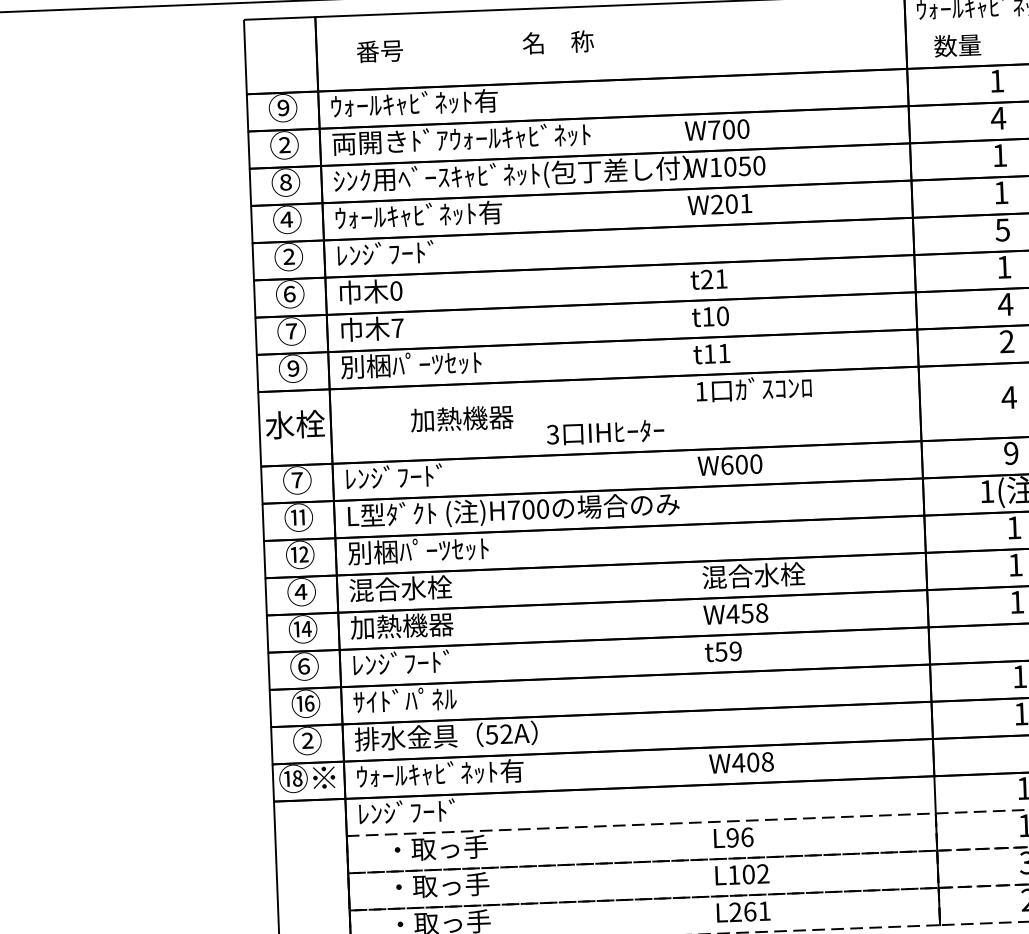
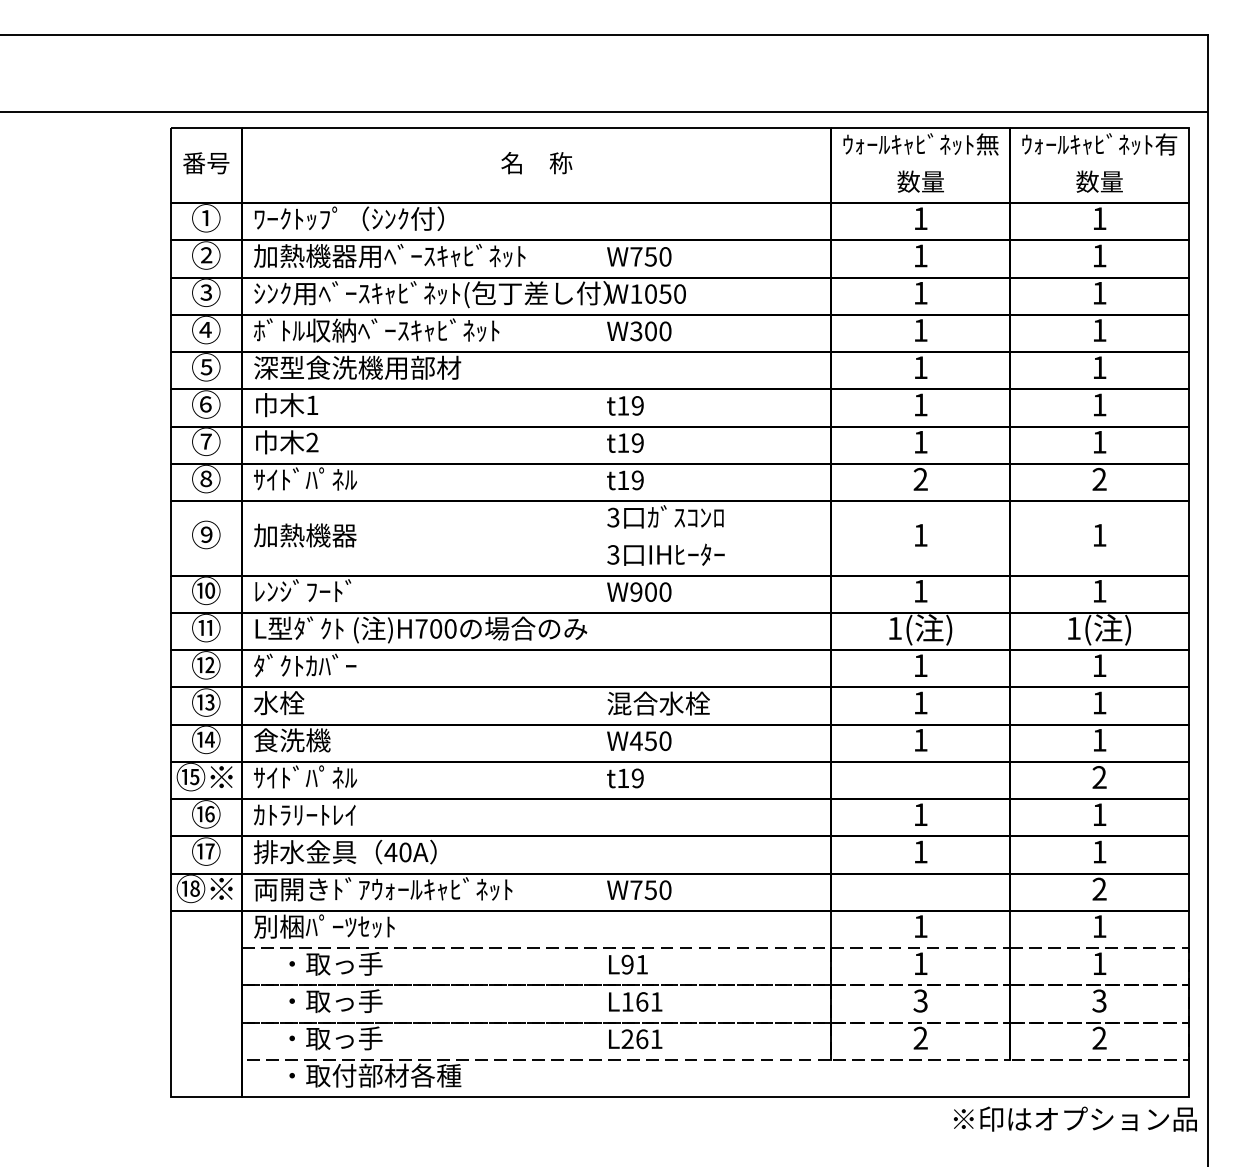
text: (557, 42) -> (536, 163), moved
text: (957, 45) -> (920, 181), moved
text: (380, 51) -> (206, 163), moved
text: (425, 102) -> (348, 218), ｳｫｰﾙｷｬﾋﾞﾈｯﾄ有 -> ﾜｰｸﾄｯﾌﾟ（ｼﾝｸ付）
text: (283, 107) -> (206, 217), ⑨ -> ①
text: (998, 117) -> (920, 255), 4 -> 1
text: (728, 129) -> (650, 256), W700 -> W750
text: (467, 138) -> (389, 255), 両開きﾄﾞｱｳｫｰﾙｷｬﾋﾞﾈｯﾄ -> 加熱機器用ﾍﾞｰｽｷｬﾋﾞﾈｯﾄ
text: (285, 182) -> (205, 292), ⑧ -> ③
text: (731, 204) -> (650, 331), W201 -> W300
text: (457, 213) -> (376, 330), ｳｫｰﾙｷｬﾋﾞﾈｯﾄ有 -> ﾎﾞﾄﾙ収納ﾍﾞｰｽｷｬﾋﾞﾈｯﾄ
text: (1002, 229) -> (920, 367), 5 -> 1
text: (439, 251) -> (357, 367), ﾚﾝｼﾞﾌｰﾄﾞ -> 深型食洗機用部材
text: (288, 256) -> (206, 366), ② -> ⑤
text: (714, 278) -> (630, 405), t21 -> t19
text: (396, 291) -> (312, 405), 0 -> 1
text: (1005, 304) -> (920, 442), 4 -> 1
text: (722, 315) -> (637, 442), t10 -> t19
text: (397, 328) -> (312, 442), 7 -> 2
text: (724, 353) -> (637, 480), t11 -> t19
text: (411, 364) -> (324, 479), 別梱ﾊﾟｰﾂｾｯﾄ -> ｻｲﾄﾞﾊﾟﾈﾙ
text: (293, 369) -> (206, 479), ⑨ -> ⑧
text: (701, 391) -> (613, 517), 1 -> 3
text: (1008, 397) -> (920, 535), 4 -> 1
text: (462, 418) -> (305, 535), moved
text: (294, 424) -> (205, 534), 水栓 -> ⑨
text: (604, 432) -> (665, 554), moved
text: (1011, 452) -> (920, 590), 9 -> 1
text: (727, 464) -> (636, 591), W600 -> W900
text: (297, 480) -> (206, 590), ⑦ -> ⑩
text: (418, 550) -> (324, 665), 別梱ﾊﾟｰﾂｾｯﾄ -> ﾀﾞｸﾄｶﾊﾞｰ
text: (400, 589) -> (305, 703), 混合水栓 -> 水栓
text: (300, 592) -> (205, 702), ④ -> ⑬
text: (762, 613) -> (665, 741), W458 -> W450
text: (402, 626) -> (305, 740), 加熱機器 -> 食洗機
text: (721, 651) -> (623, 778), t59 -> t19
text: (403, 662) -> (305, 776), ﾚﾝｼﾞﾌｰﾄﾞ -> ｻｲﾄﾞﾊﾟﾈﾙ
text: (302, 667) -> (204, 777), ⑥ -> ⑮※
text: (405, 699) -> (305, 813), ｻｲﾄﾞﾊﾟﾈﾙ -> ｶﾄﾗﾘｰﾄﾚｲ
text: (498, 734) -> (397, 852), 52A -> 40A
text: (306, 740) -> (205, 851), ② -> ⑰
text: (752, 761) -> (650, 889), W408 -> W750
text: (485, 772) -> (383, 889), ｳｫｰﾙｷｬﾋﾞﾈｯﾄ有 -> 両開きﾄﾞｱｳｫｰﾙｷｬﾋﾞﾈｯﾄ
text: (428, 811) -> (324, 926), ﾚﾝｼﾞﾌｰﾄﾞ -> 別梱ﾊﾟｰﾂｾｯﾄ
text: (747, 837) -> (642, 964), L96 -> L91
text: (756, 873) -> (649, 1001), L102 -> L161

